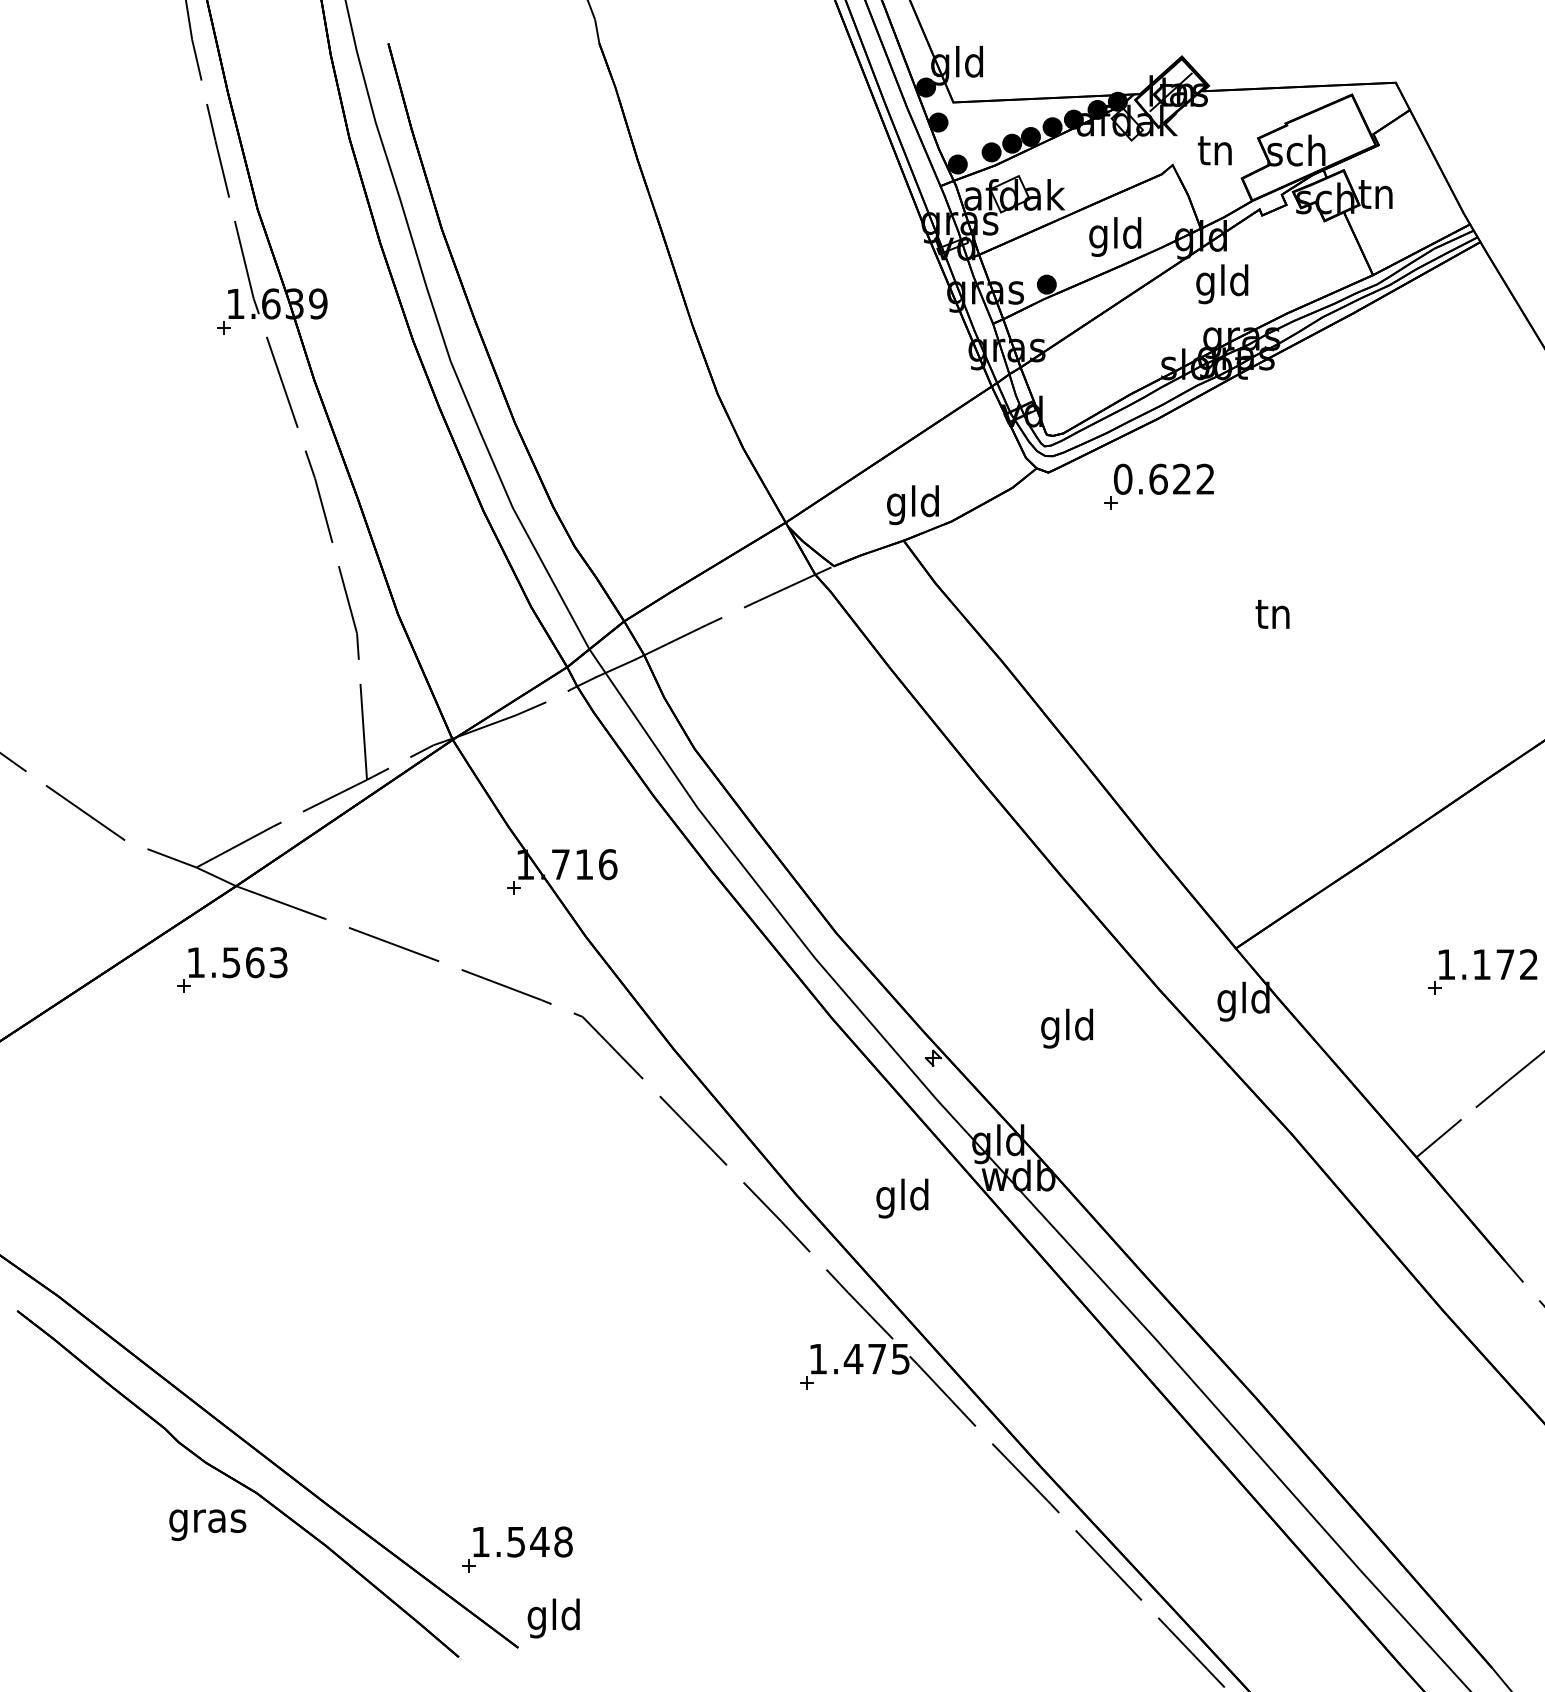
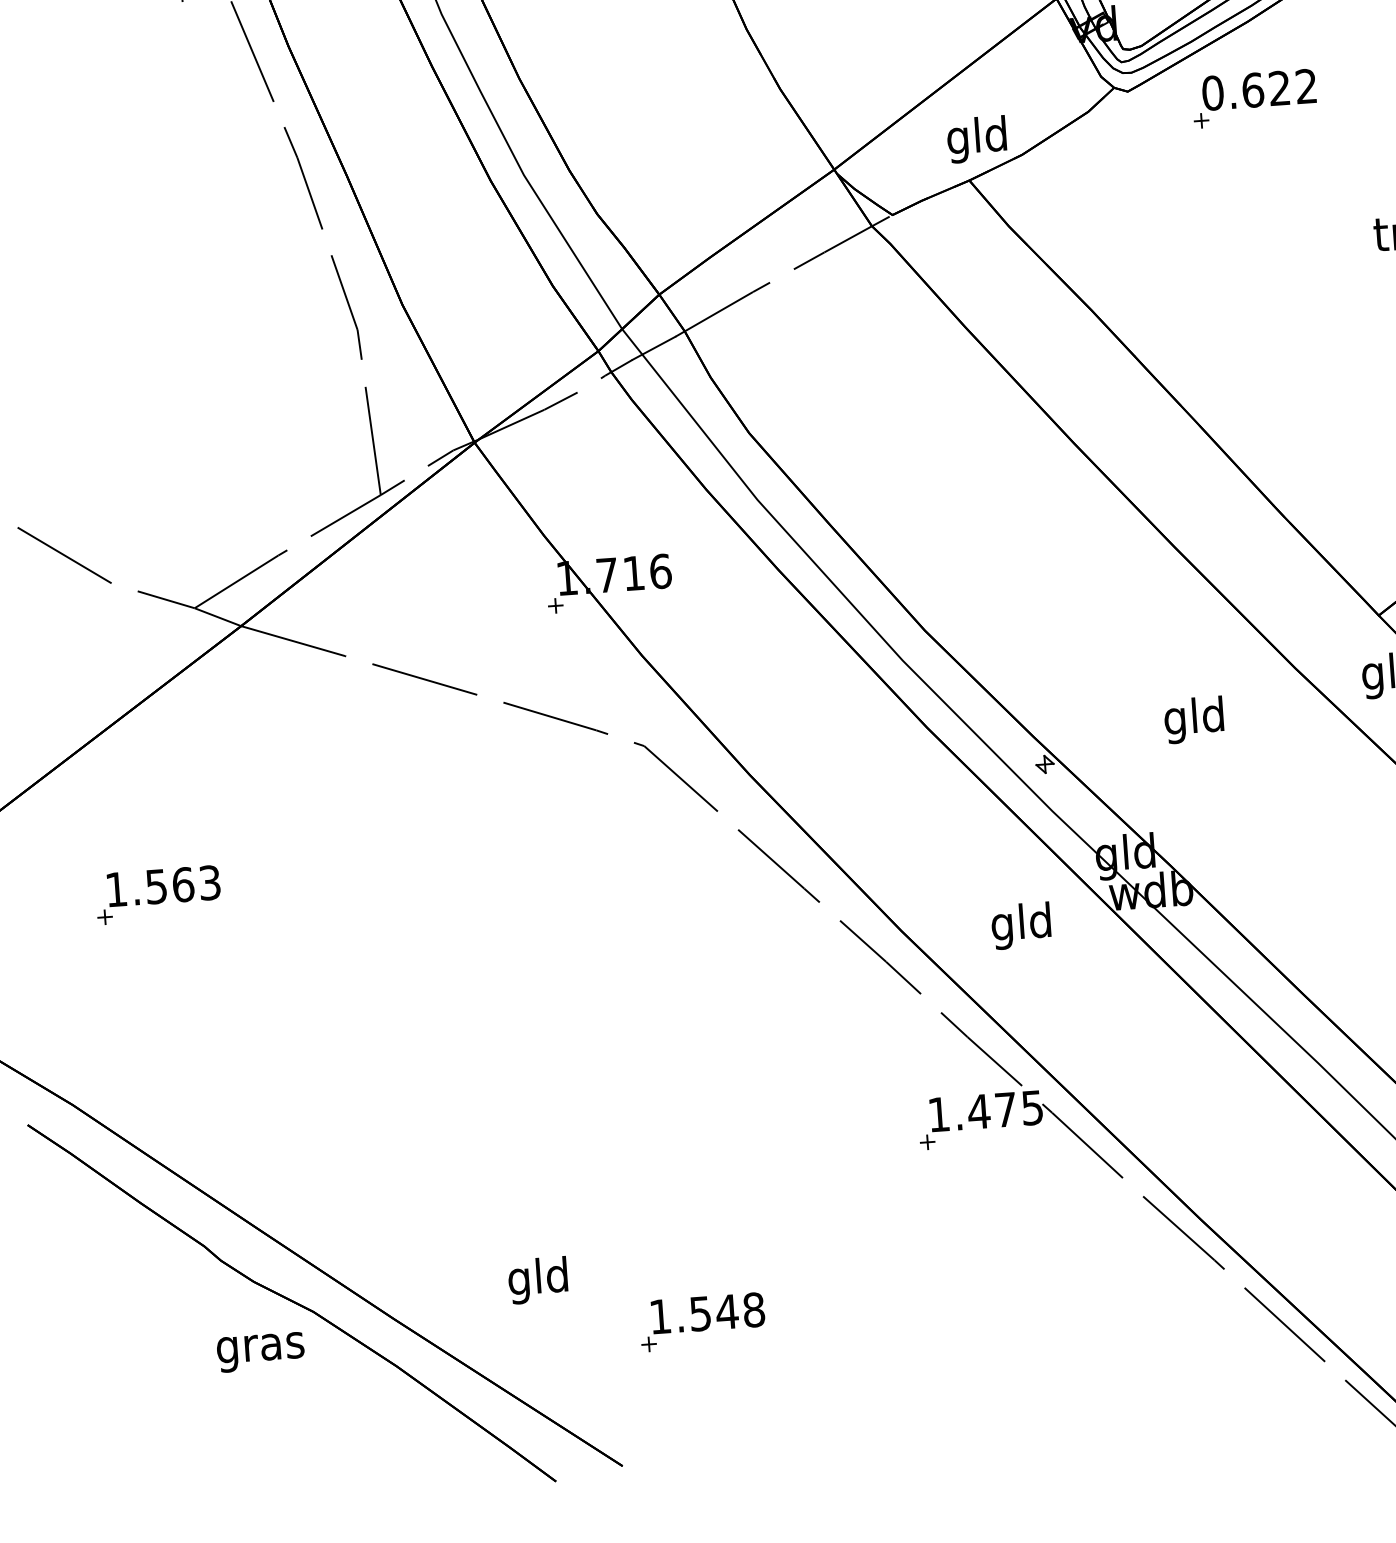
part: (232, 969) -> (158, 894), moved
part: (517, 1549) -> (702, 1322), moved
text: (553, 1618) -> (537, 1280), moved

